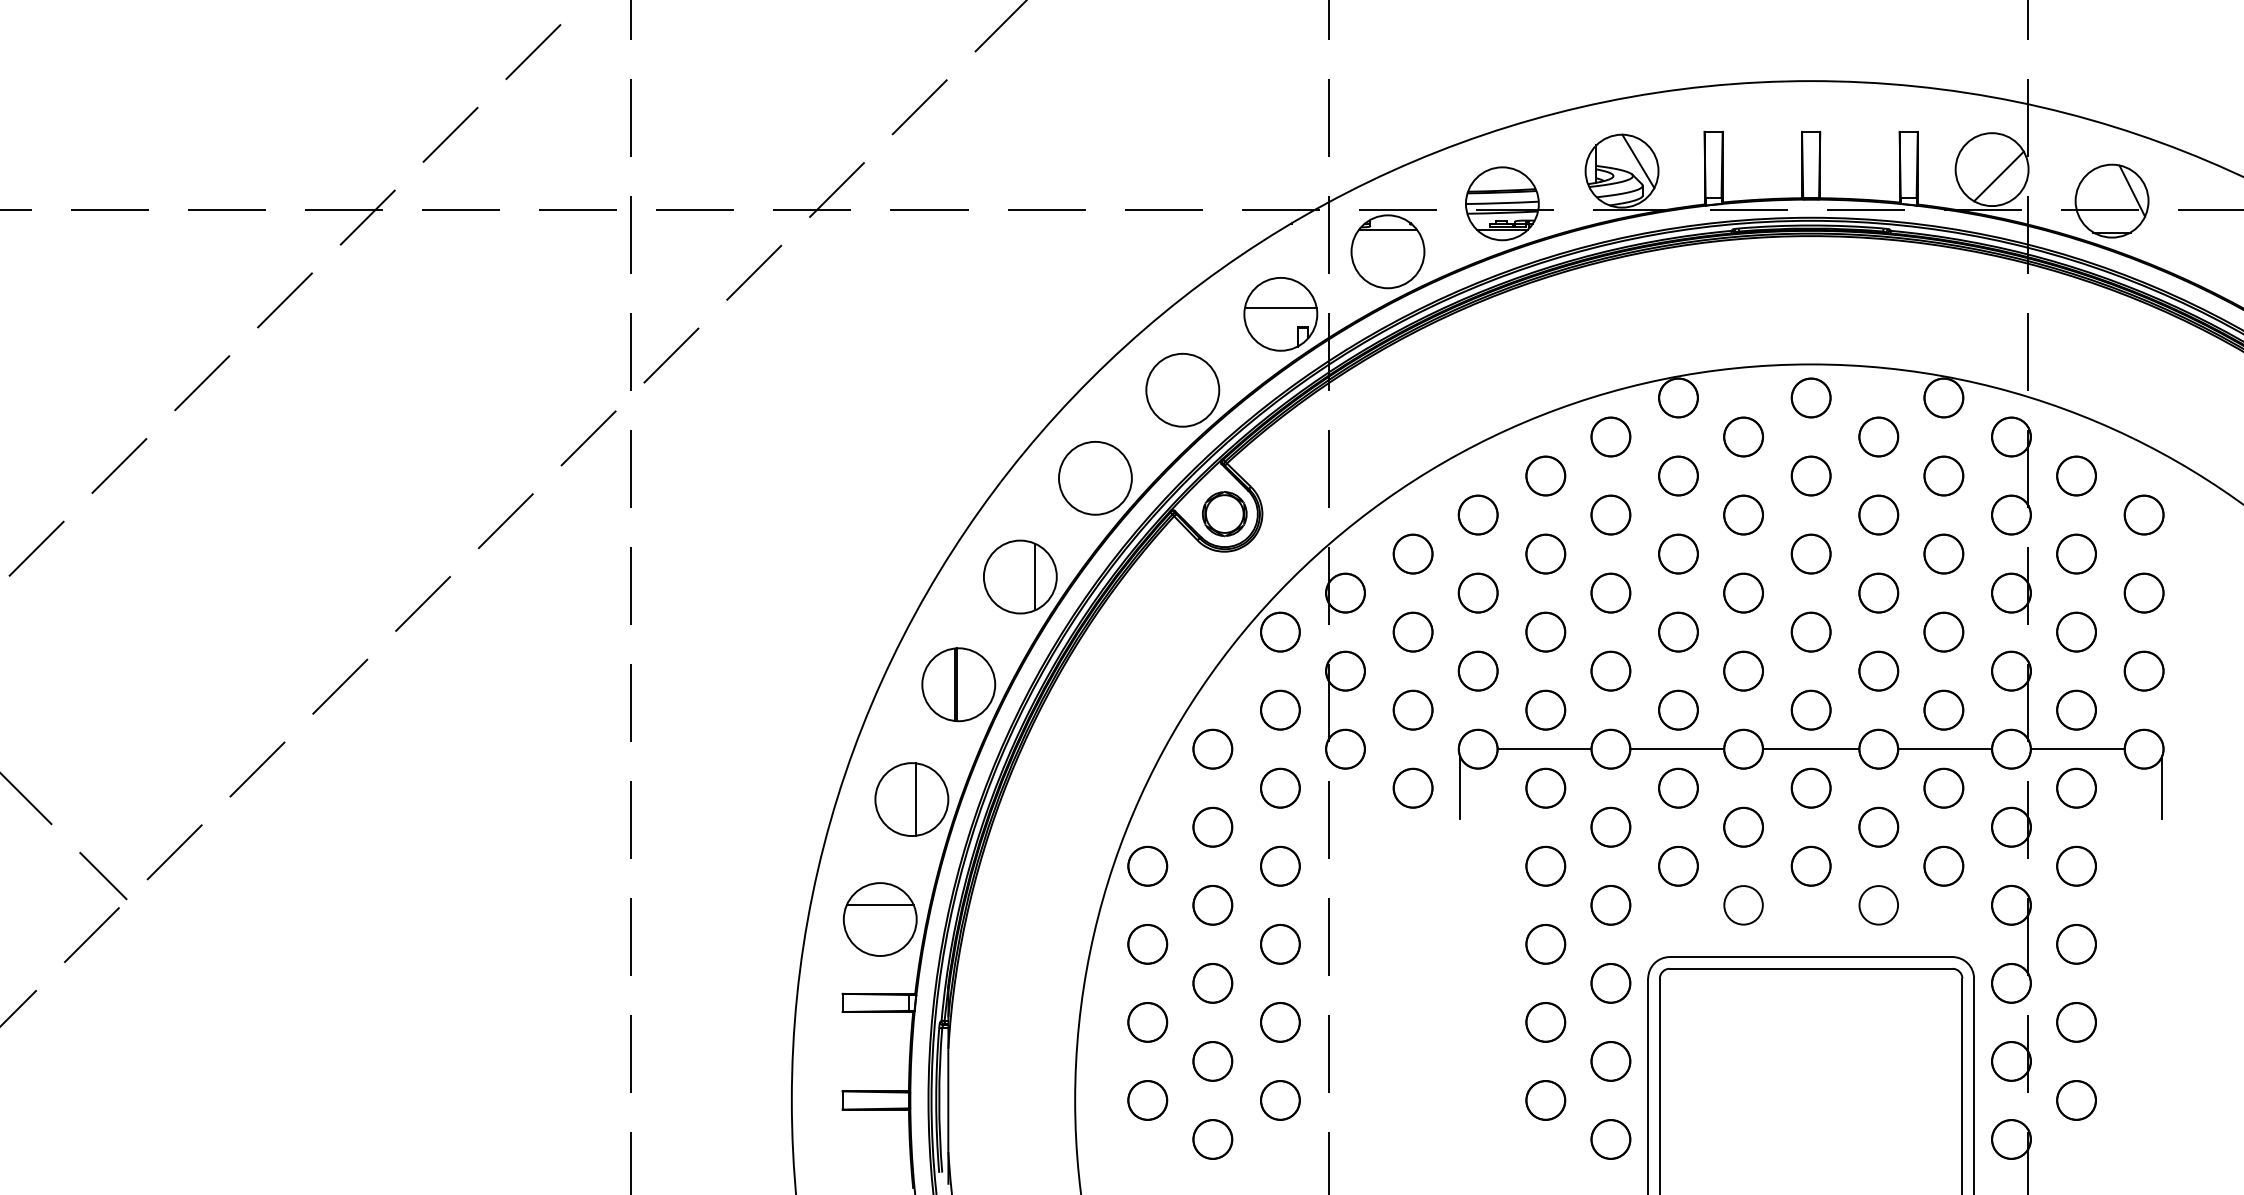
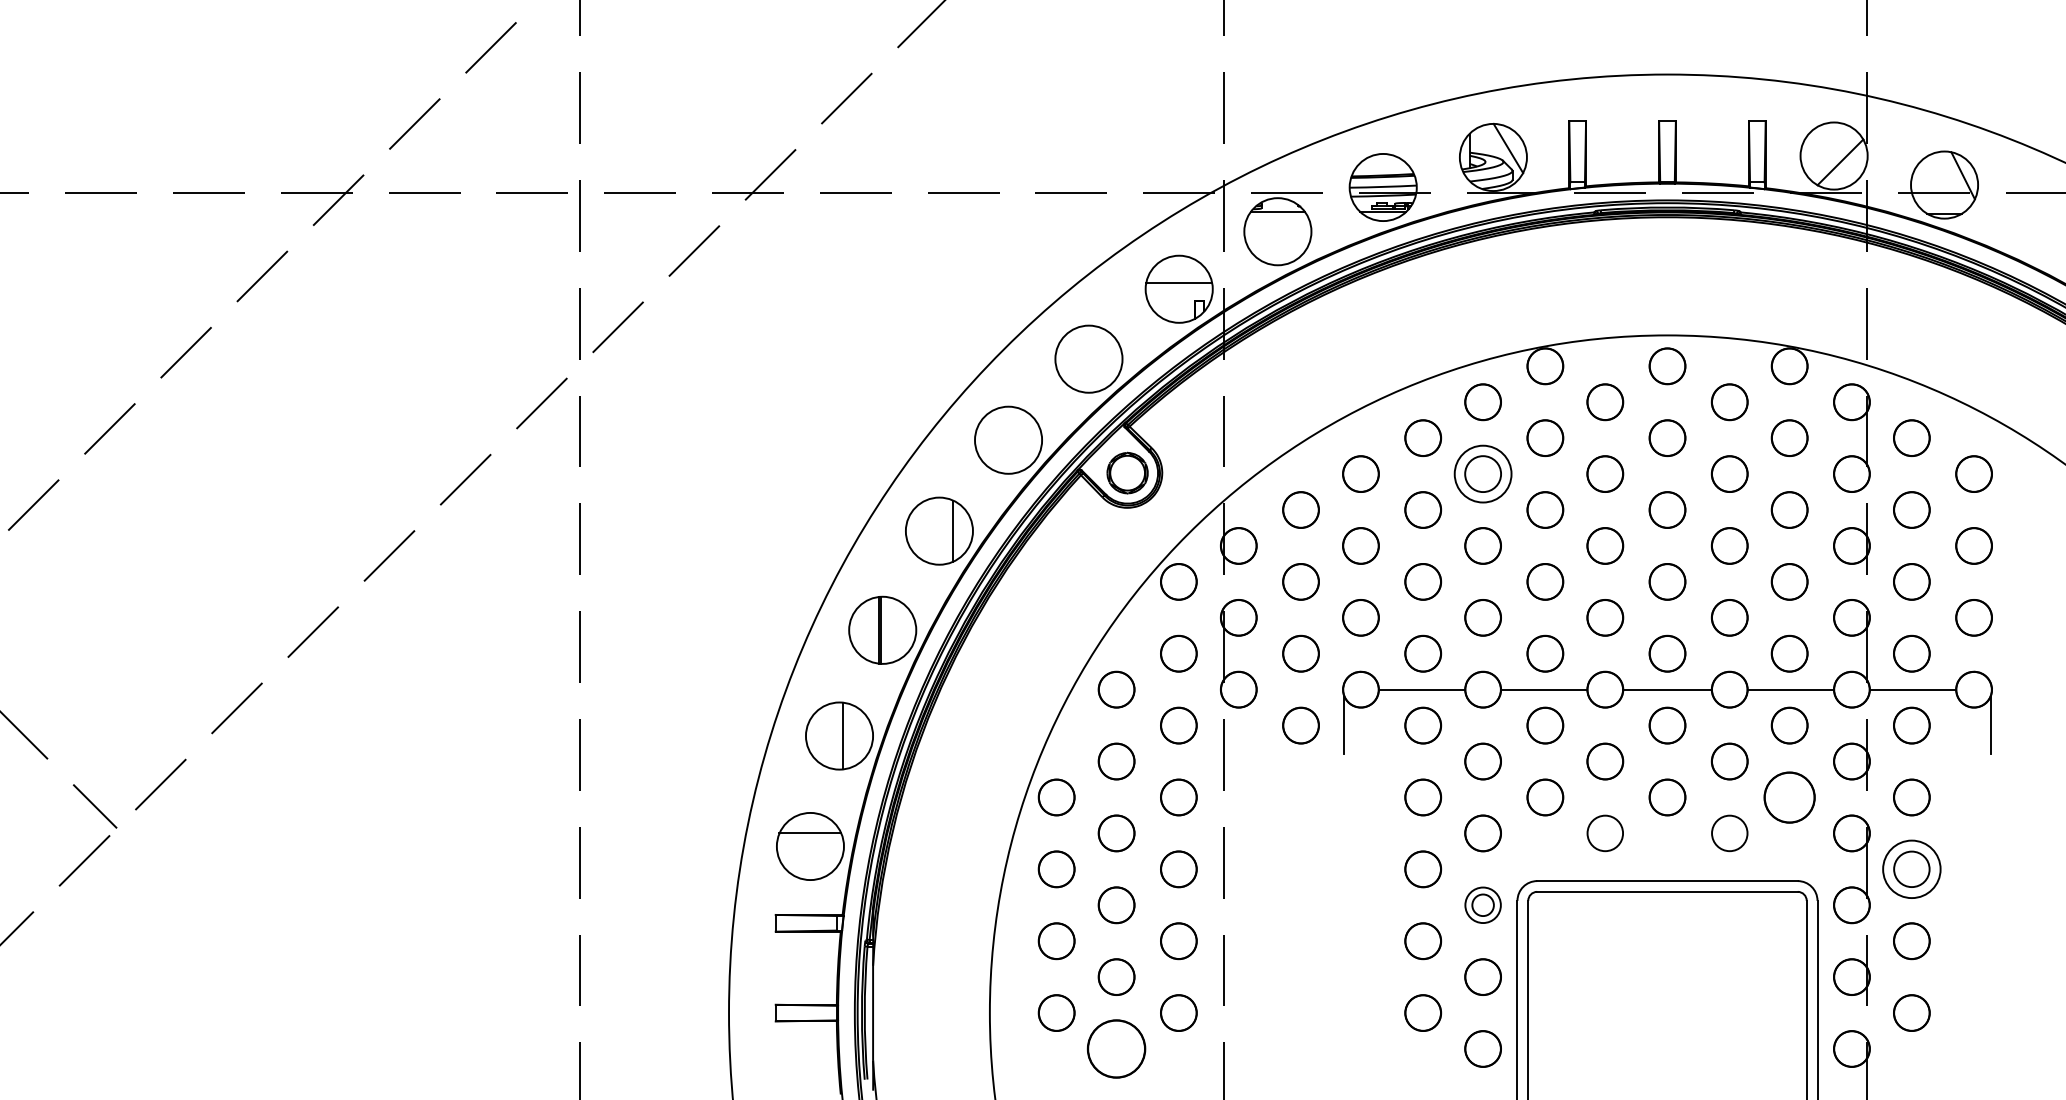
circle: (1610, 514) -> (1482, 473), size x1.6
circle: (1943, 865) -> (1789, 796), size x1.4
circle: (2076, 943) -> (1911, 868), size x1.6
circle: (1610, 982) -> (1482, 904), size x0.6
circle: (1212, 1139) -> (1116, 1049), size x1.6

